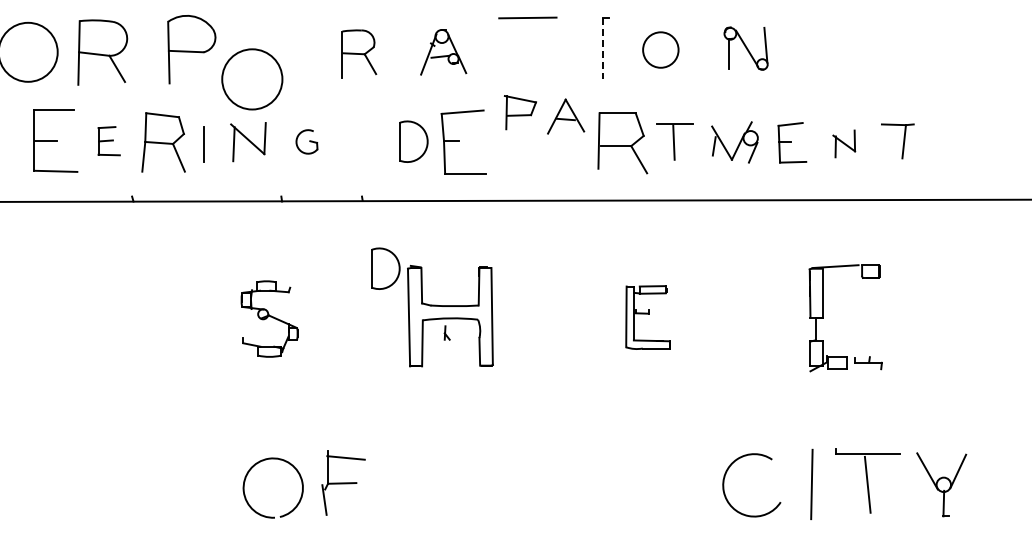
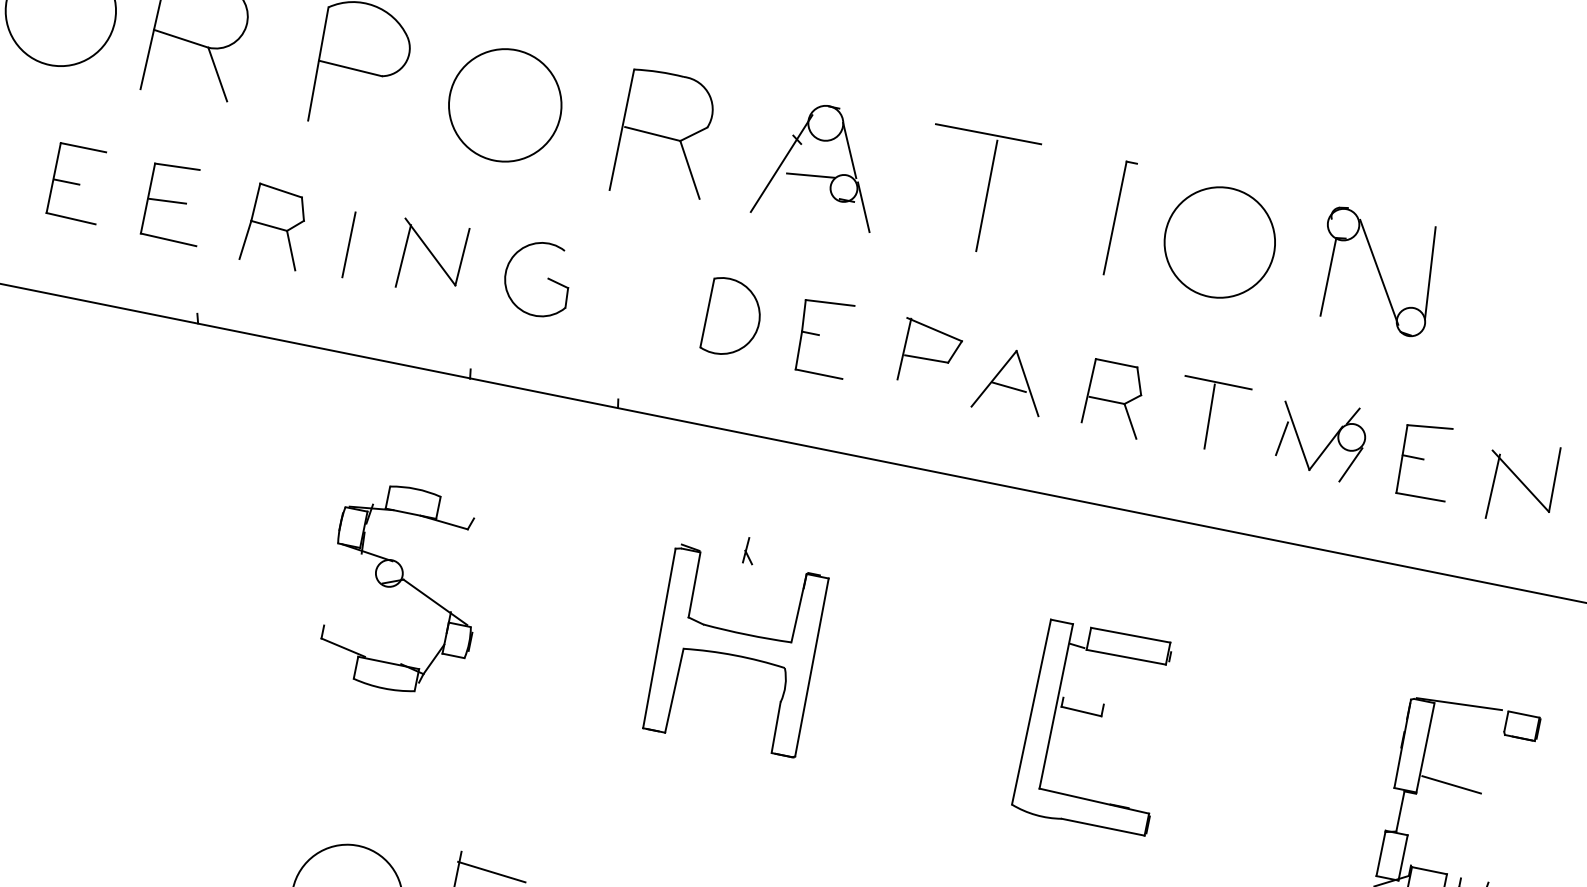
line: (603, 48) -> (1115, 218), dashed -> solid
part: (745, 48) -> (1375, 271), size x1.43
circle: (660, 49) -> (1219, 241), size x1.67
line: (533, 50) -> (986, 195), added
part: (443, 52) -> (821, 165), size x1.43
part: (359, 53) -> (667, 136), size x1.43
circle: (252, 79) -> (505, 105), moved
part: (519, 112) -> (927, 353), moved
part: (566, 116) -> (1011, 382), moved
part: (55, 141) -> (77, 184), size x0.62
part: (109, 141) -> (176, 204), size x1.43
part: (306, 141) -> (537, 277), size x1.67
part: (462, 141) -> (822, 336), size x0.62
part: (163, 142) -> (275, 226), size x0.71
part: (622, 142) -> (1115, 397), size x0.62
part: (844, 143) -> (1521, 481), size x1.67
part: (385, 268) -> (634, 539), removed
line: (839, 309) -> (1450, 784), added
part: (647, 317) -> (1096, 727), size x1.67
part: (269, 318) -> (403, 588), size x1.43
part: (446, 332) -> (748, 549), moved

